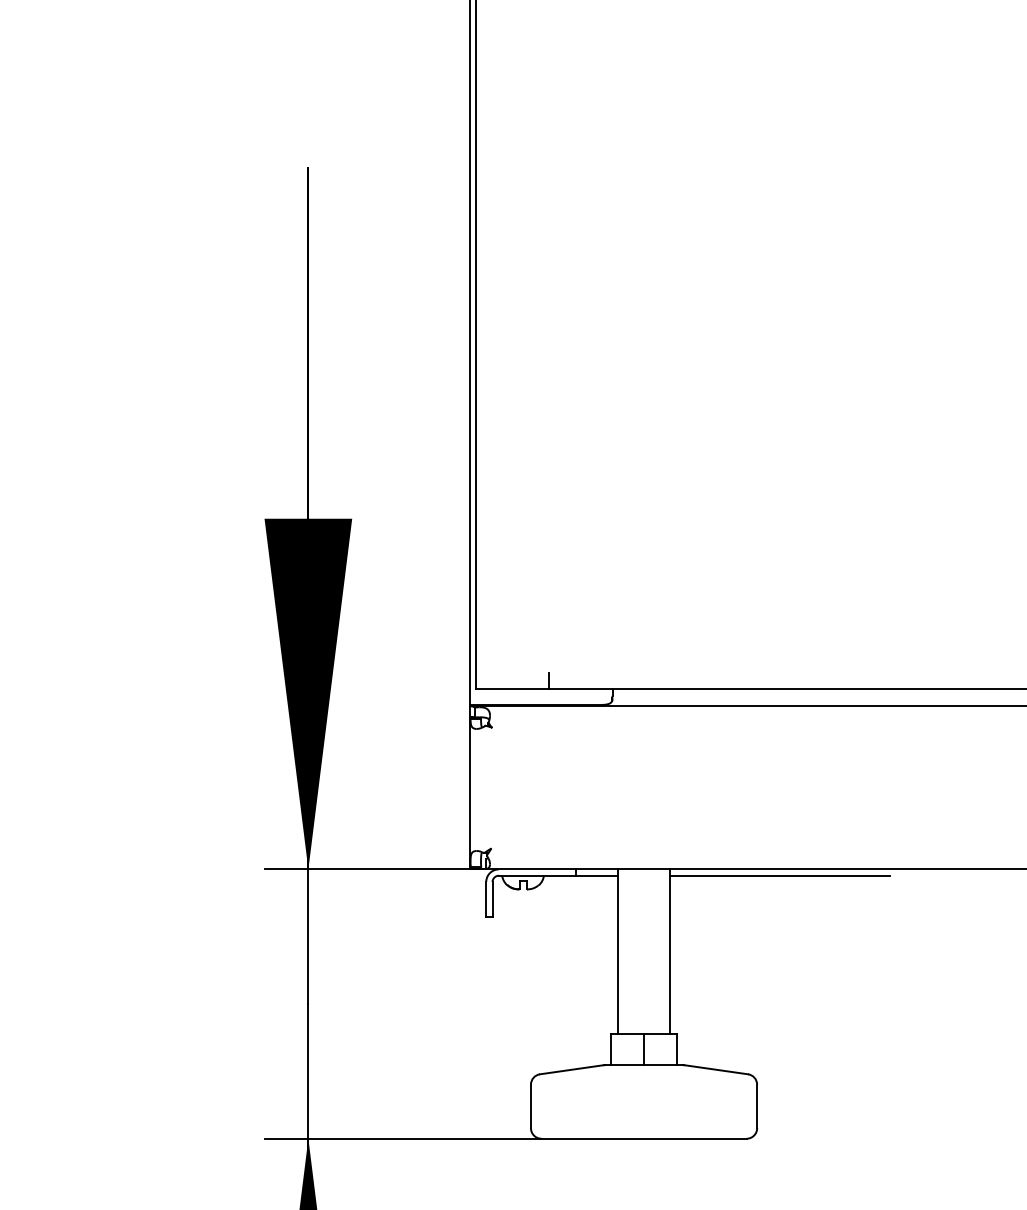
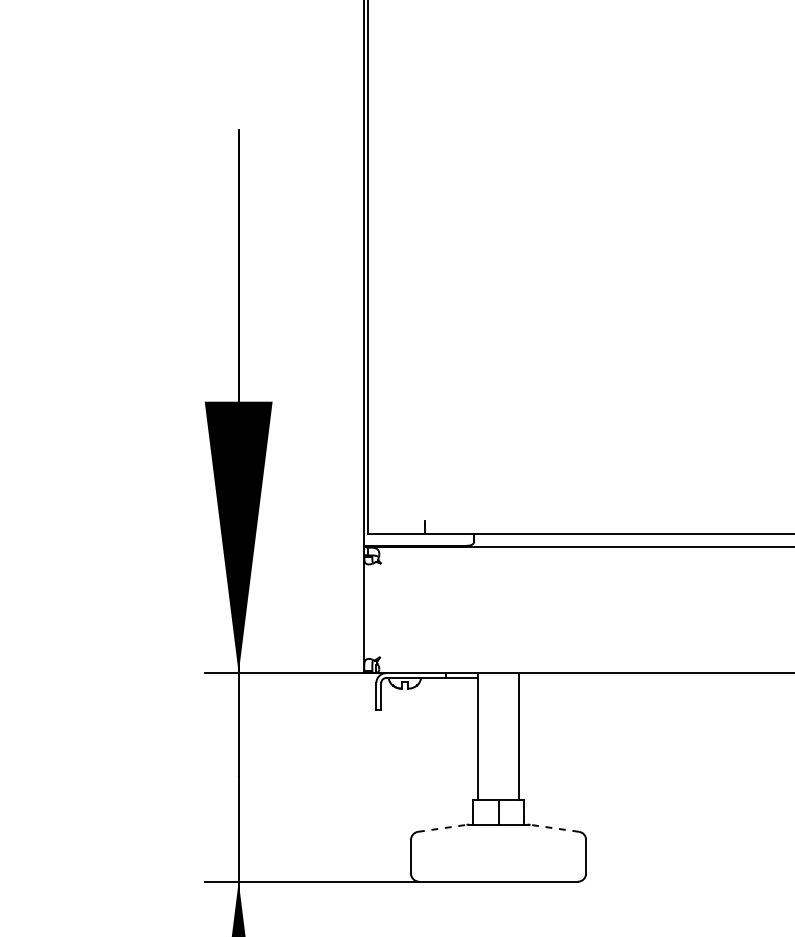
line: (780, 875) -> (604, 677), removed
line: (572, 1069) -> (443, 828), solid -> dashed
line: (715, 1069) -> (553, 828), solid -> dashed

